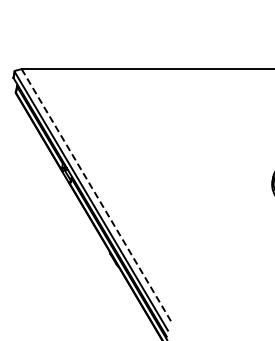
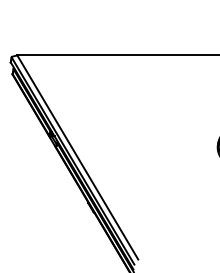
line: (97, 197) -> (78, 158), dashed -> solid

